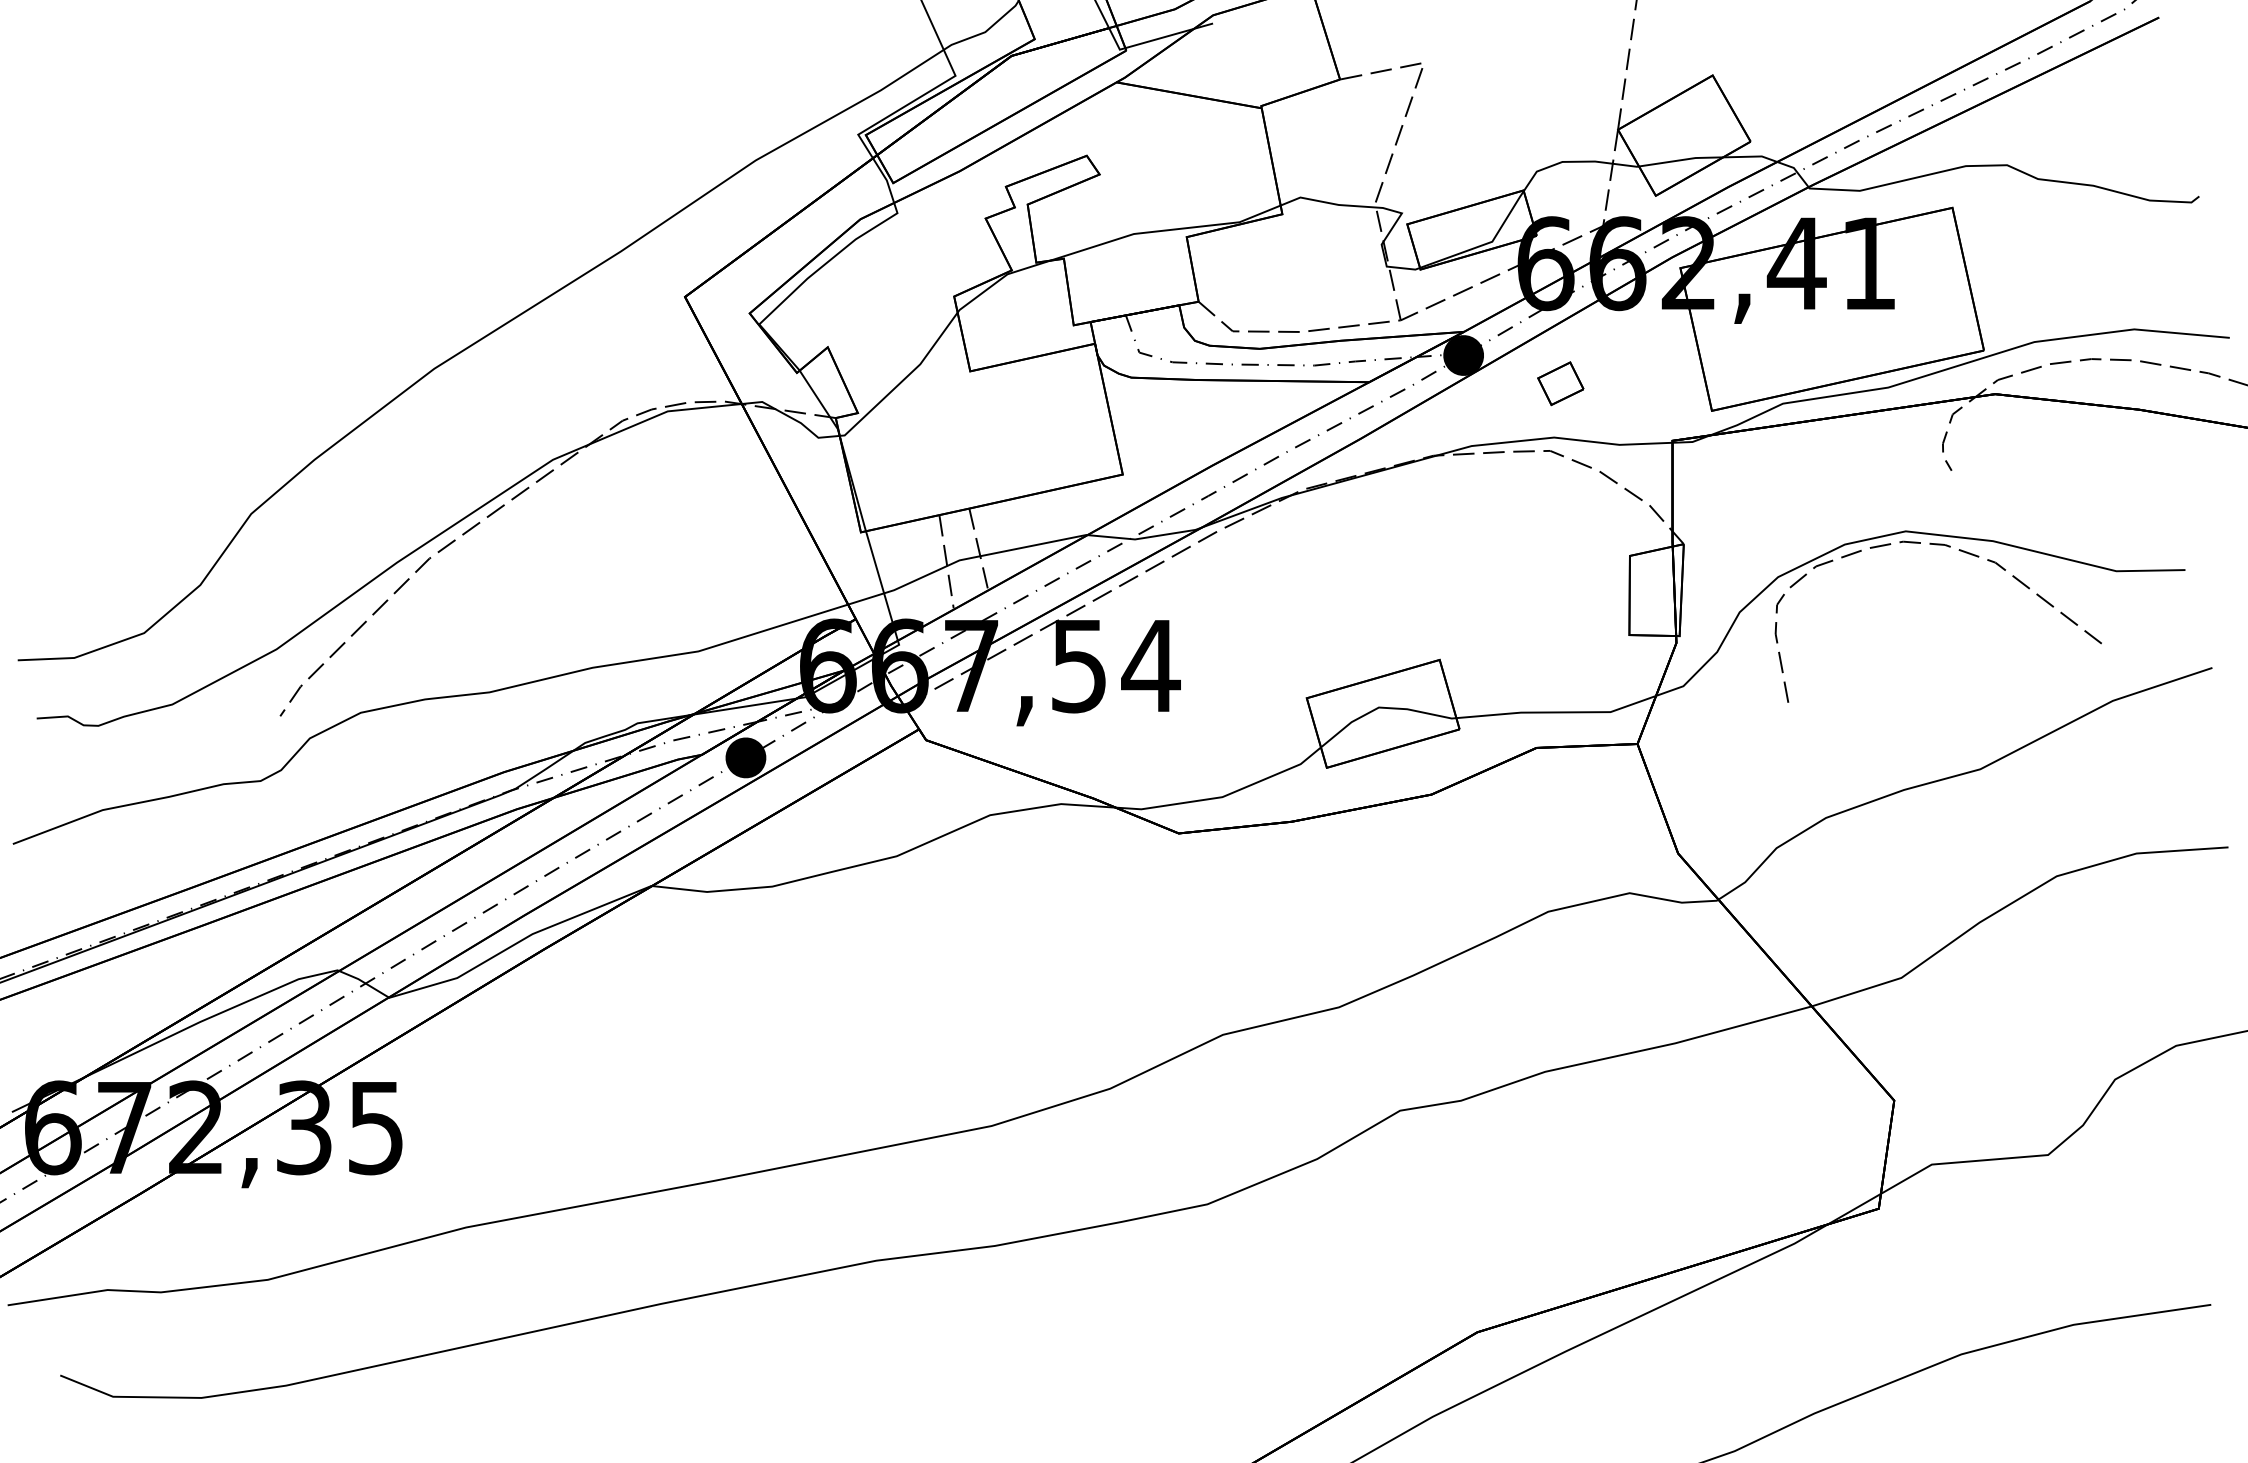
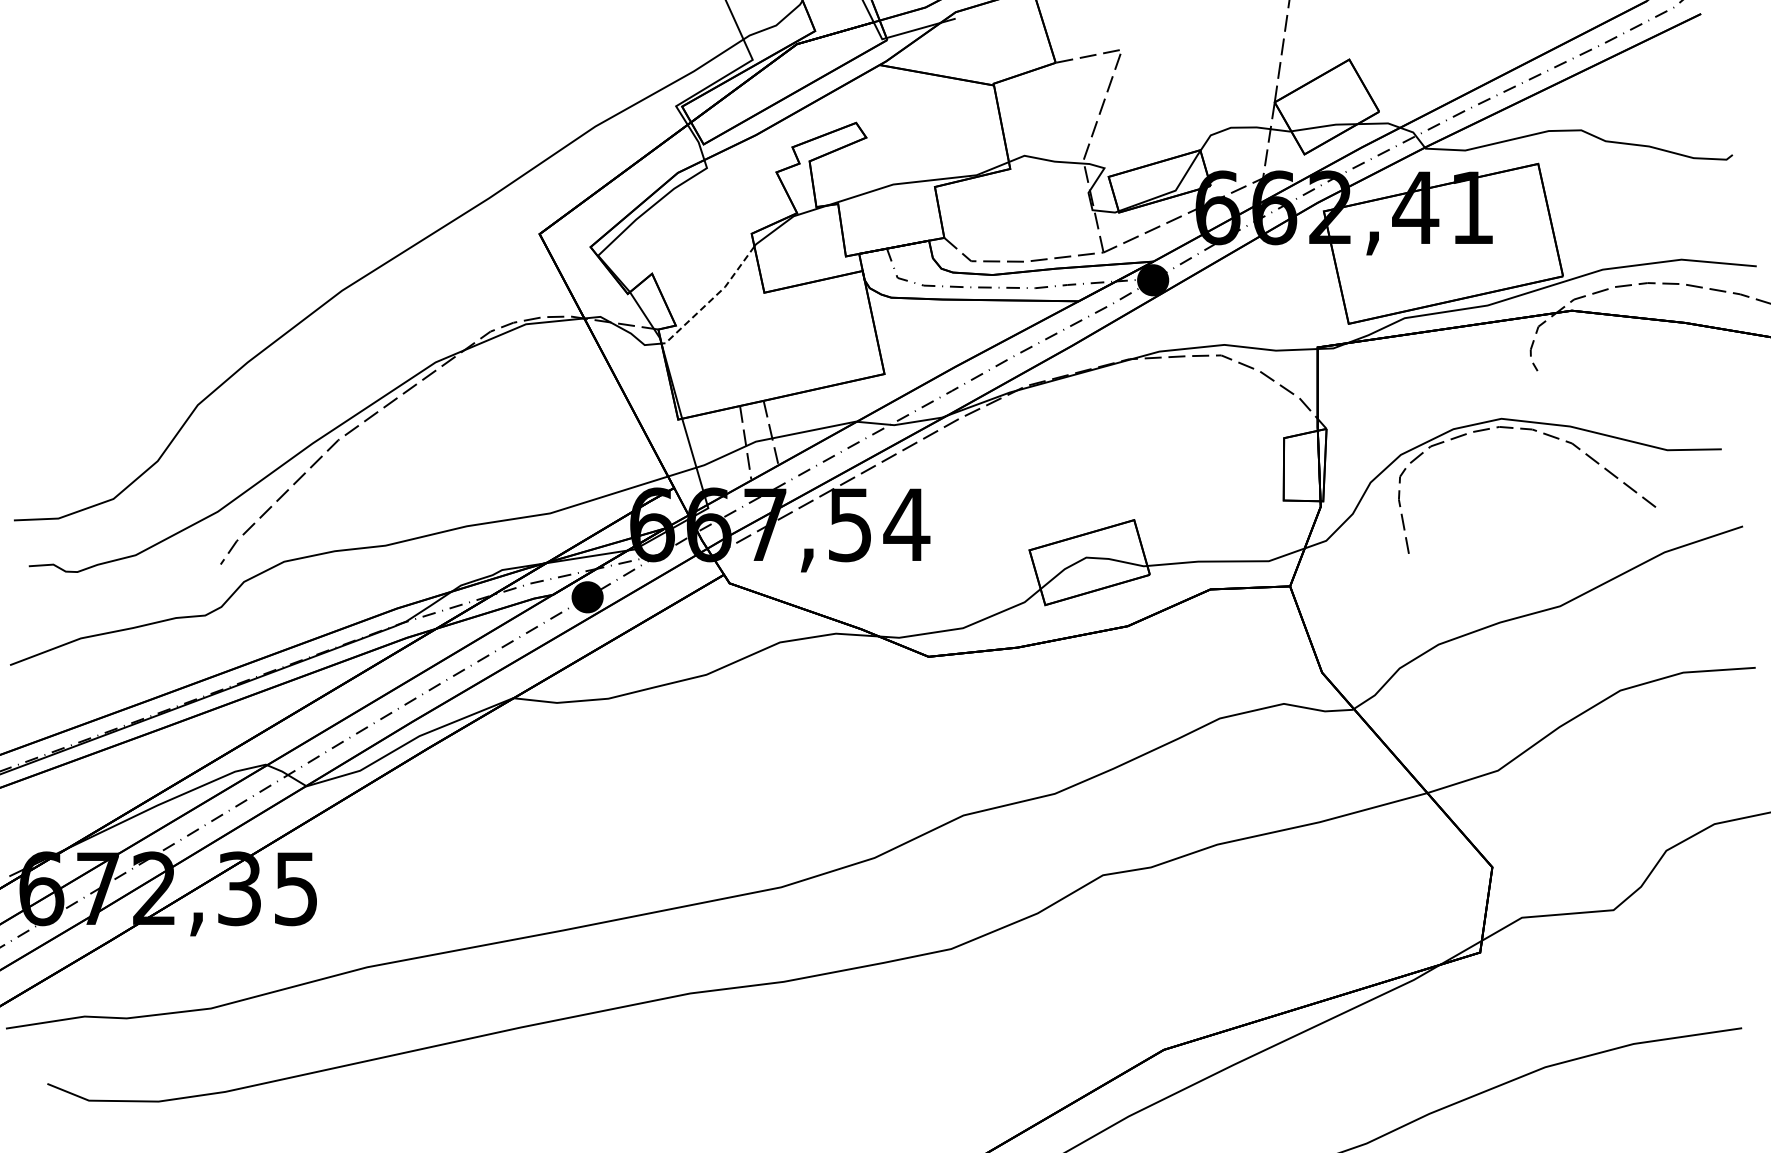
line: (903, 379) -> (711, 299), solid -> dashed
part: (1560, 383) -> (1229, 302), removed

